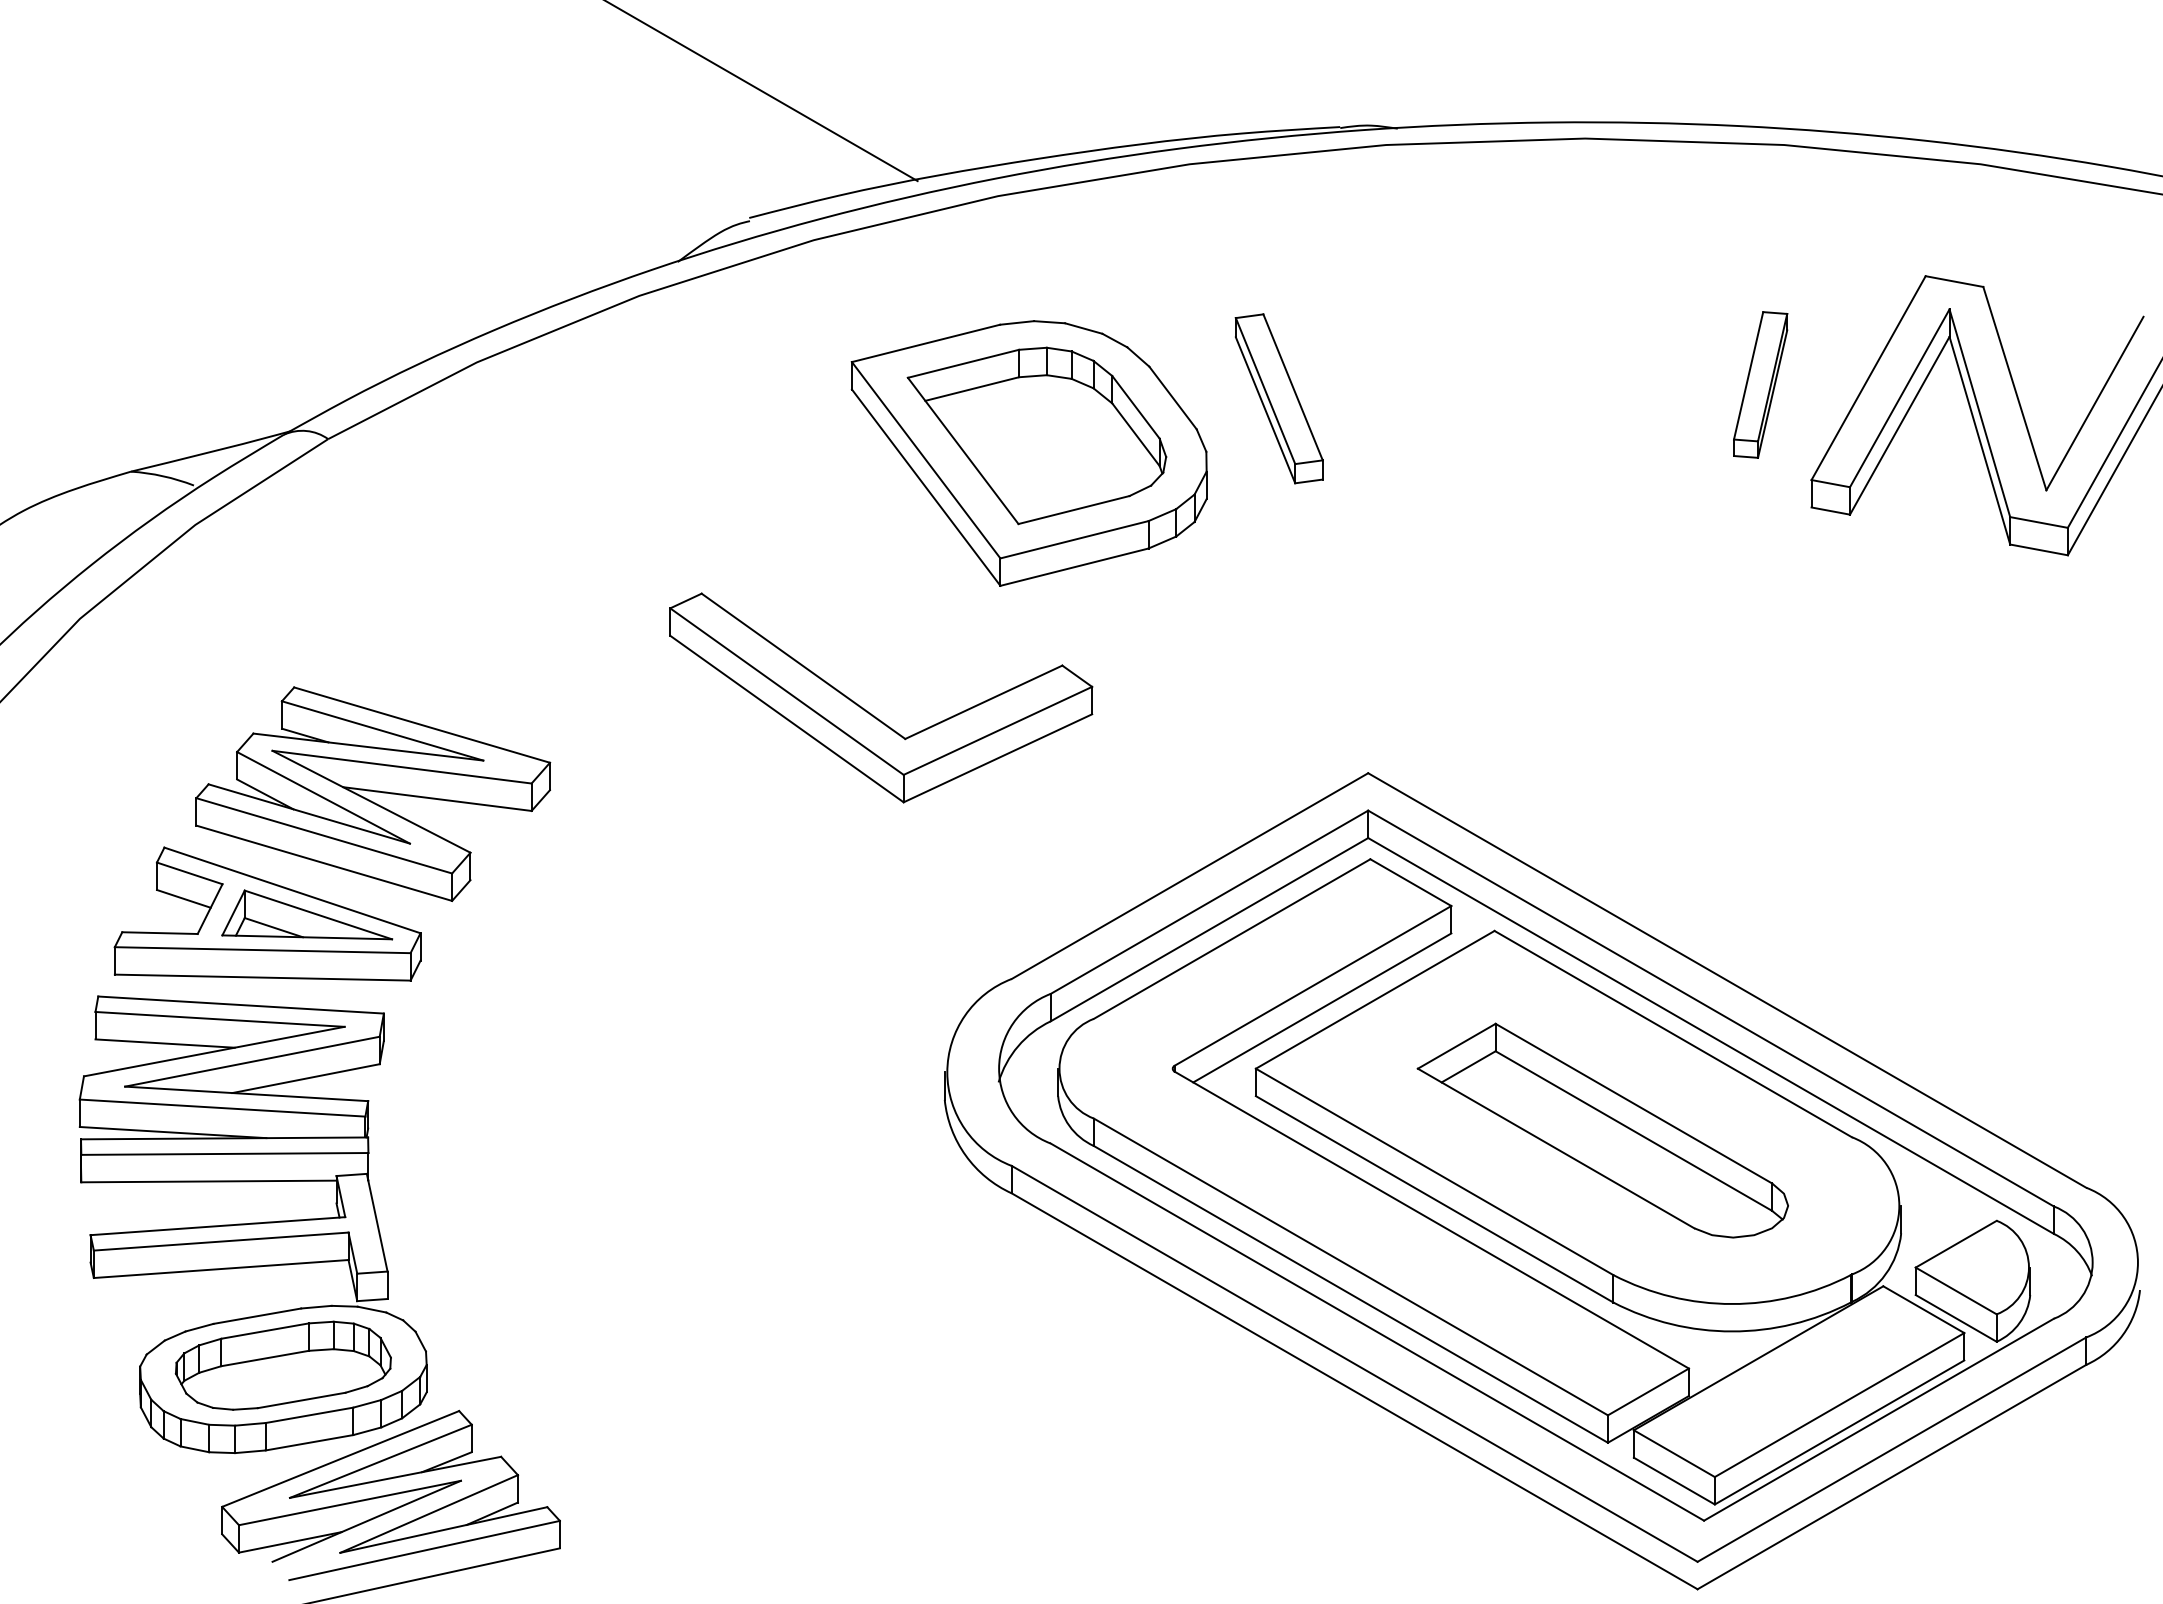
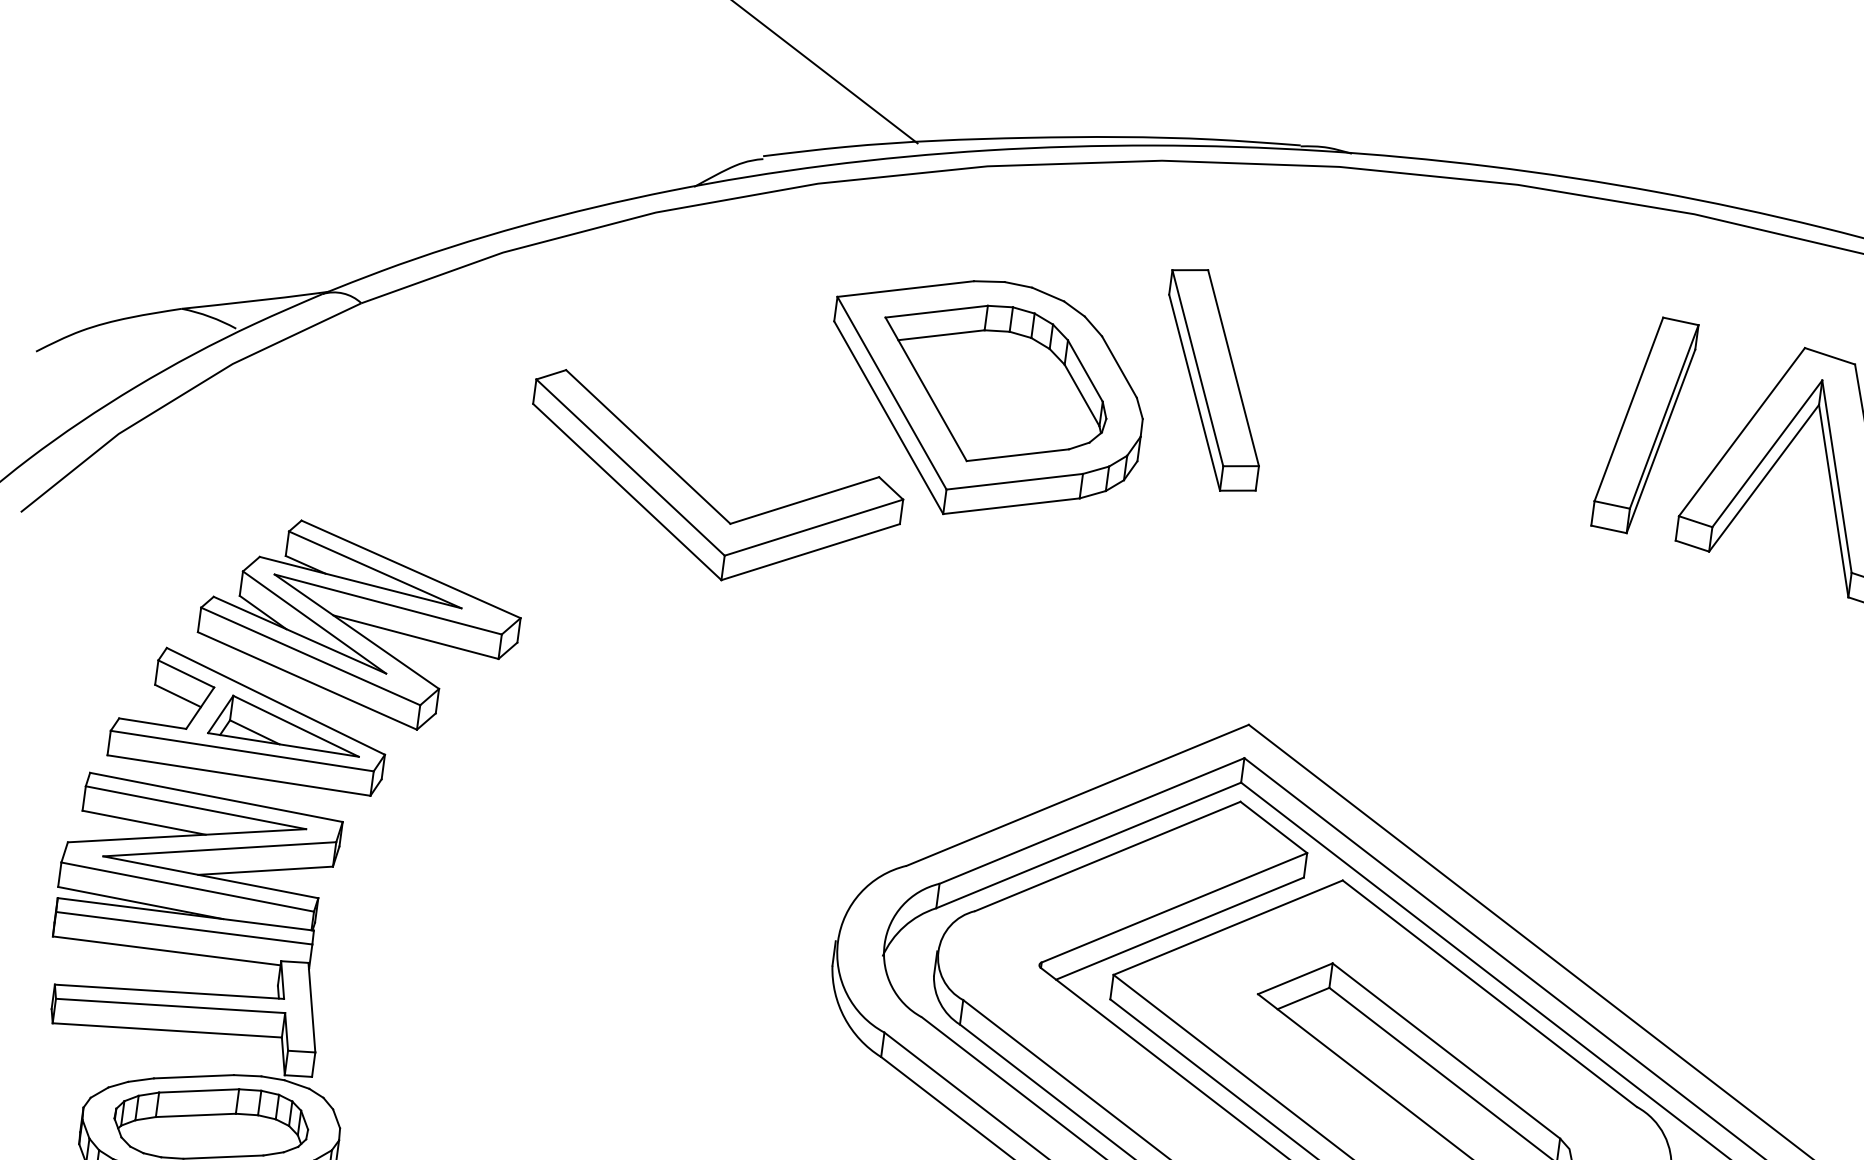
part: (1760, 384) -> (1644, 424), size x1.67
part: (1279, 398) -> (1214, 380), size x1.43
part: (871, 713) -> (703, 497), moved

